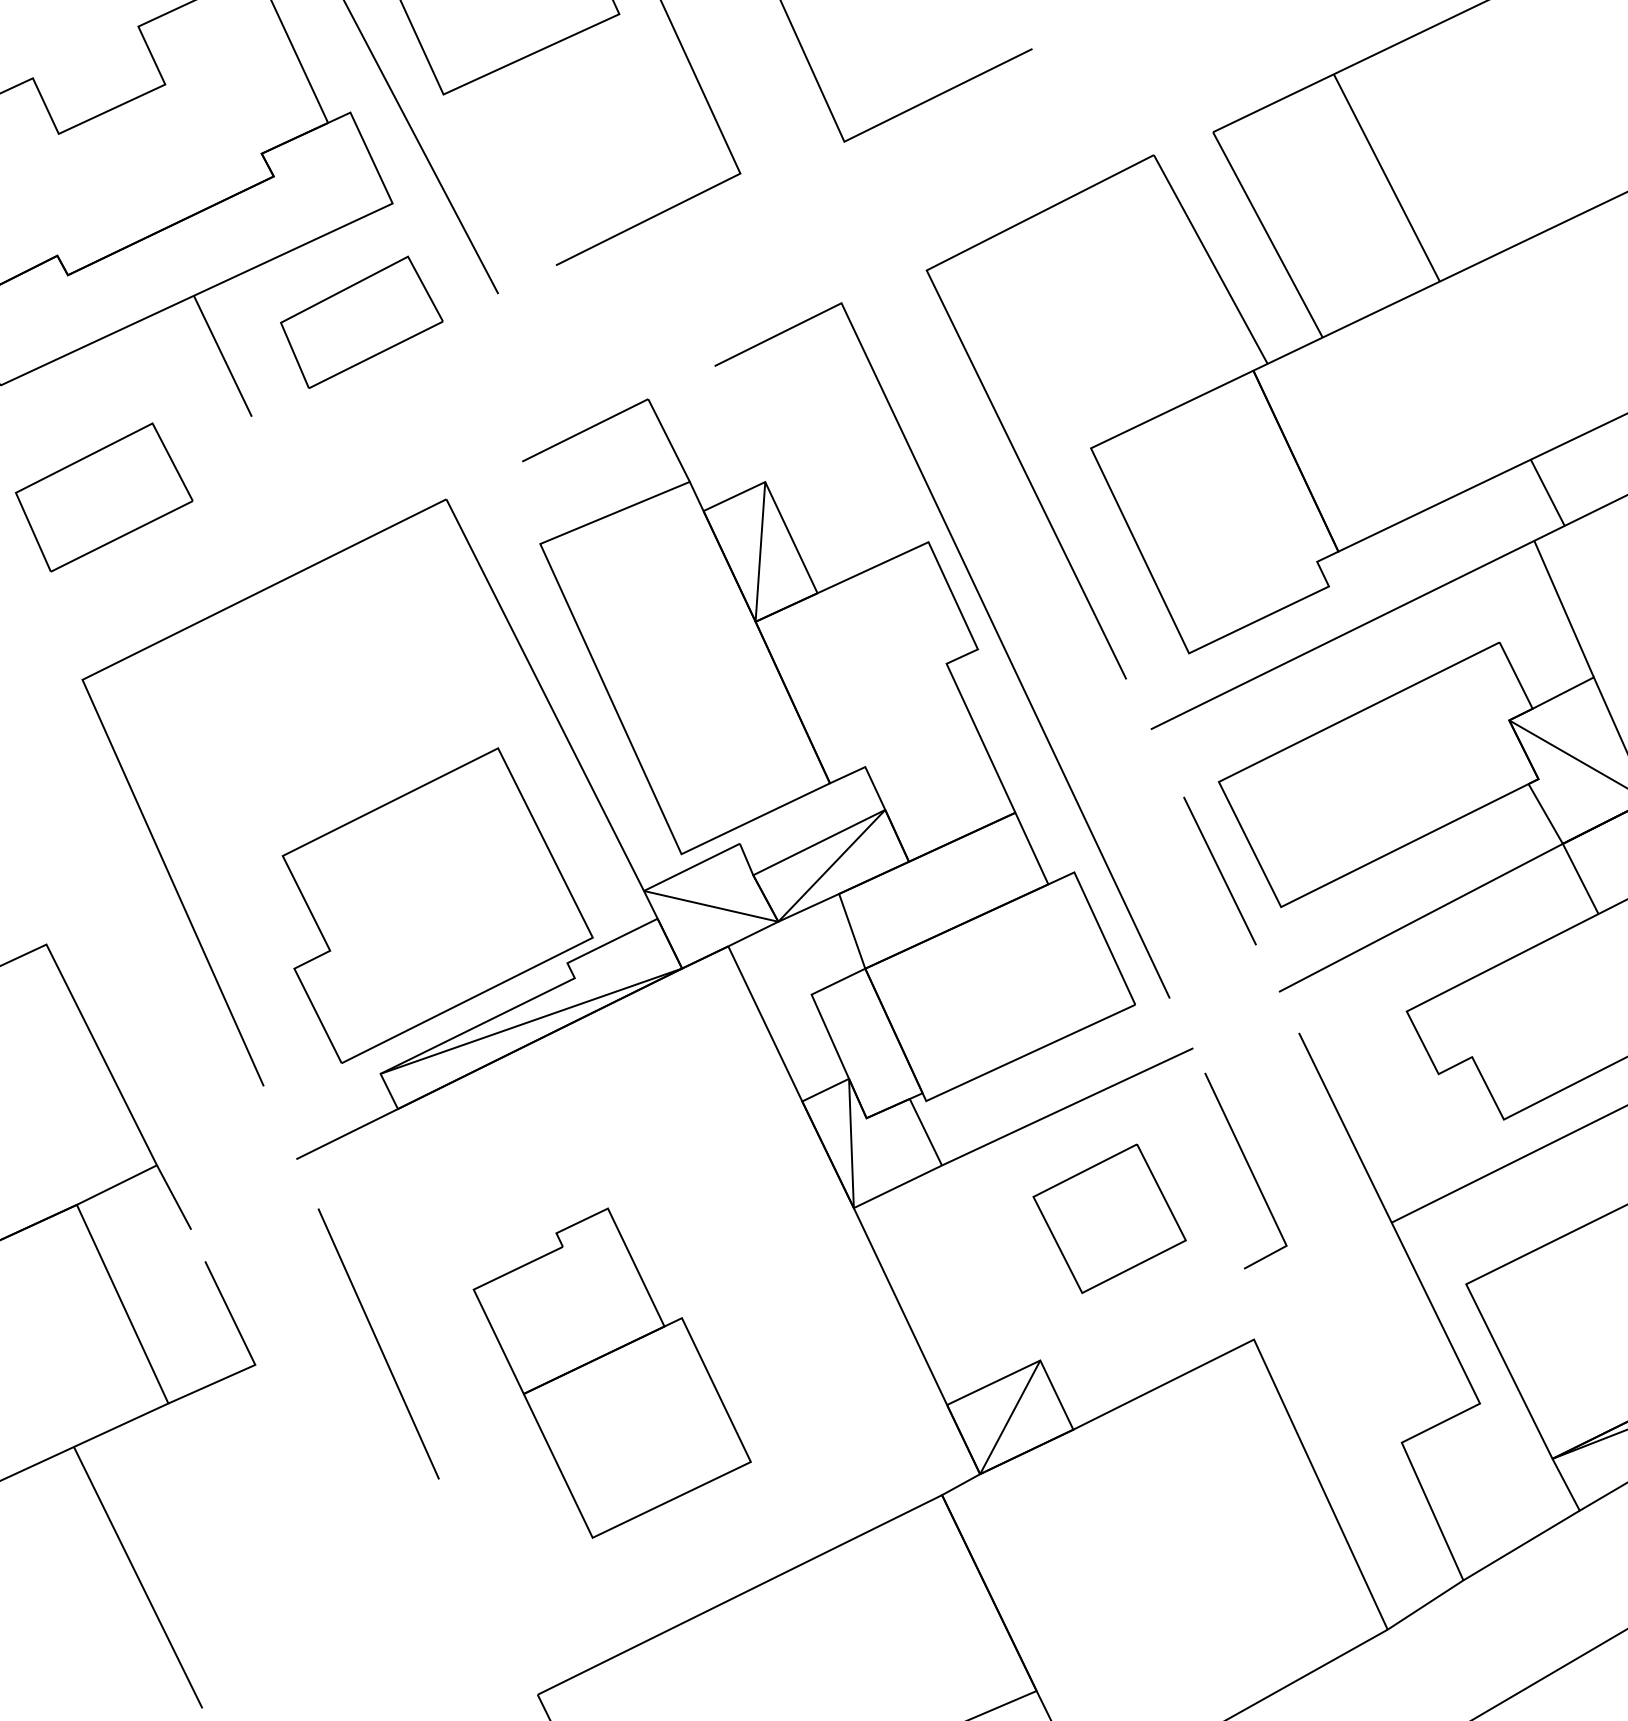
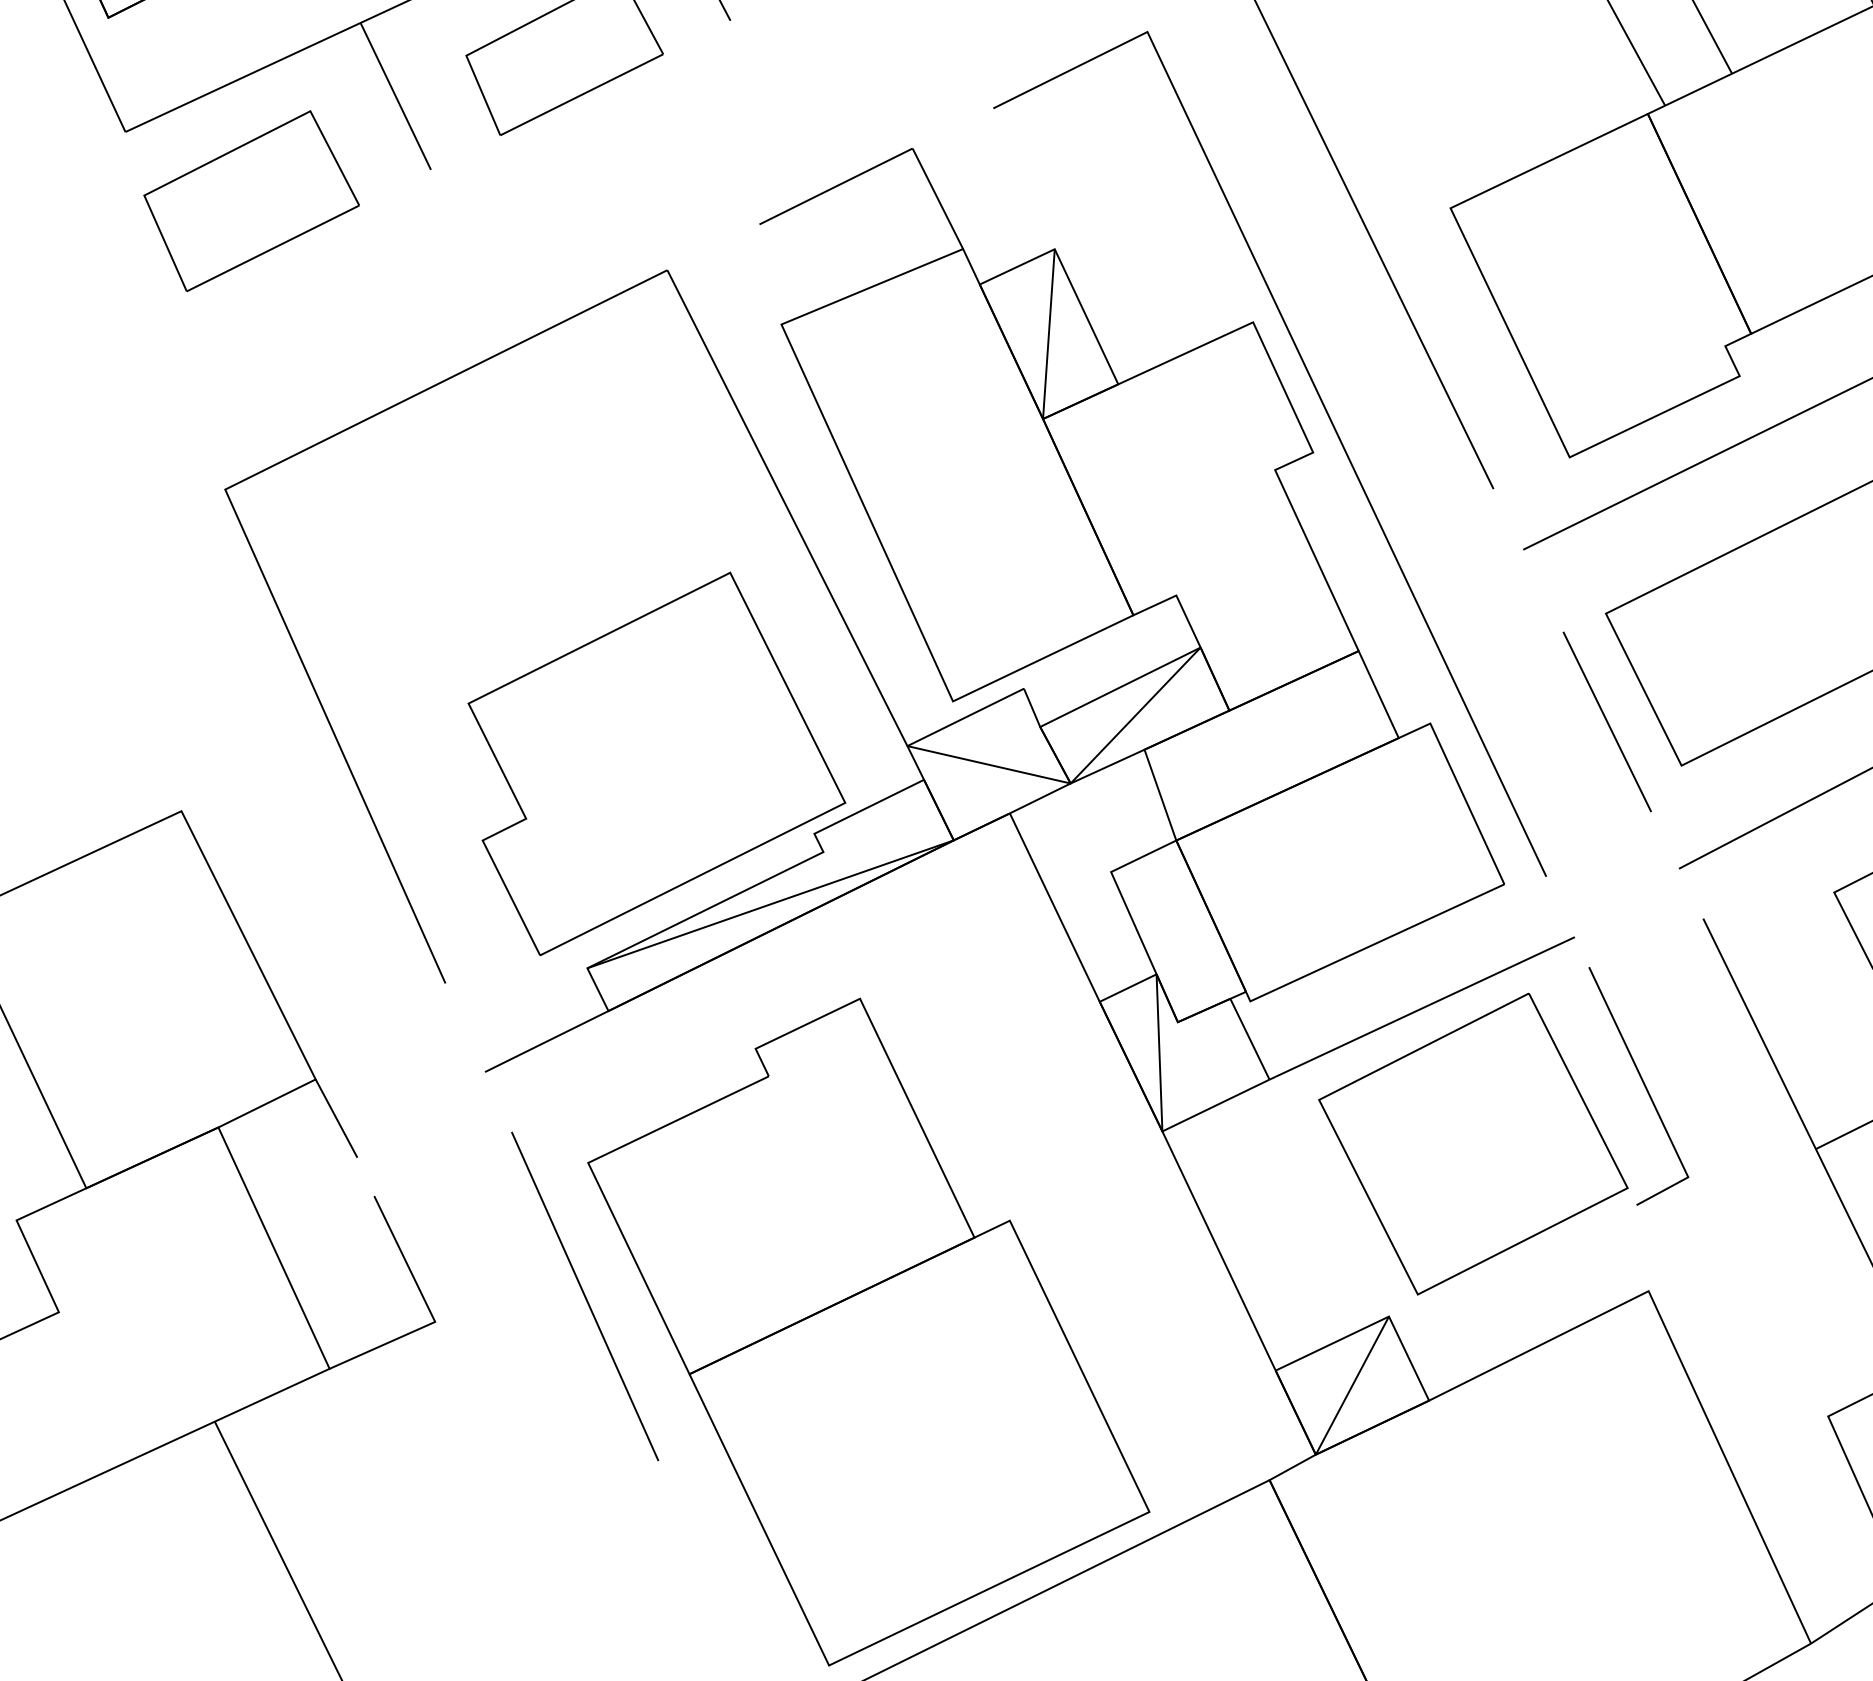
part: (104, 497) -> (251, 201), moved
part: (1109, 1218) -> (1473, 1144), size x1.67
part: (612, 1372) -> (869, 1331), size x1.67

